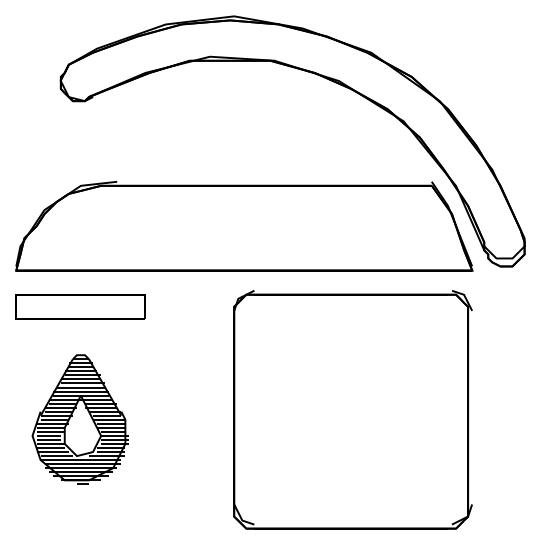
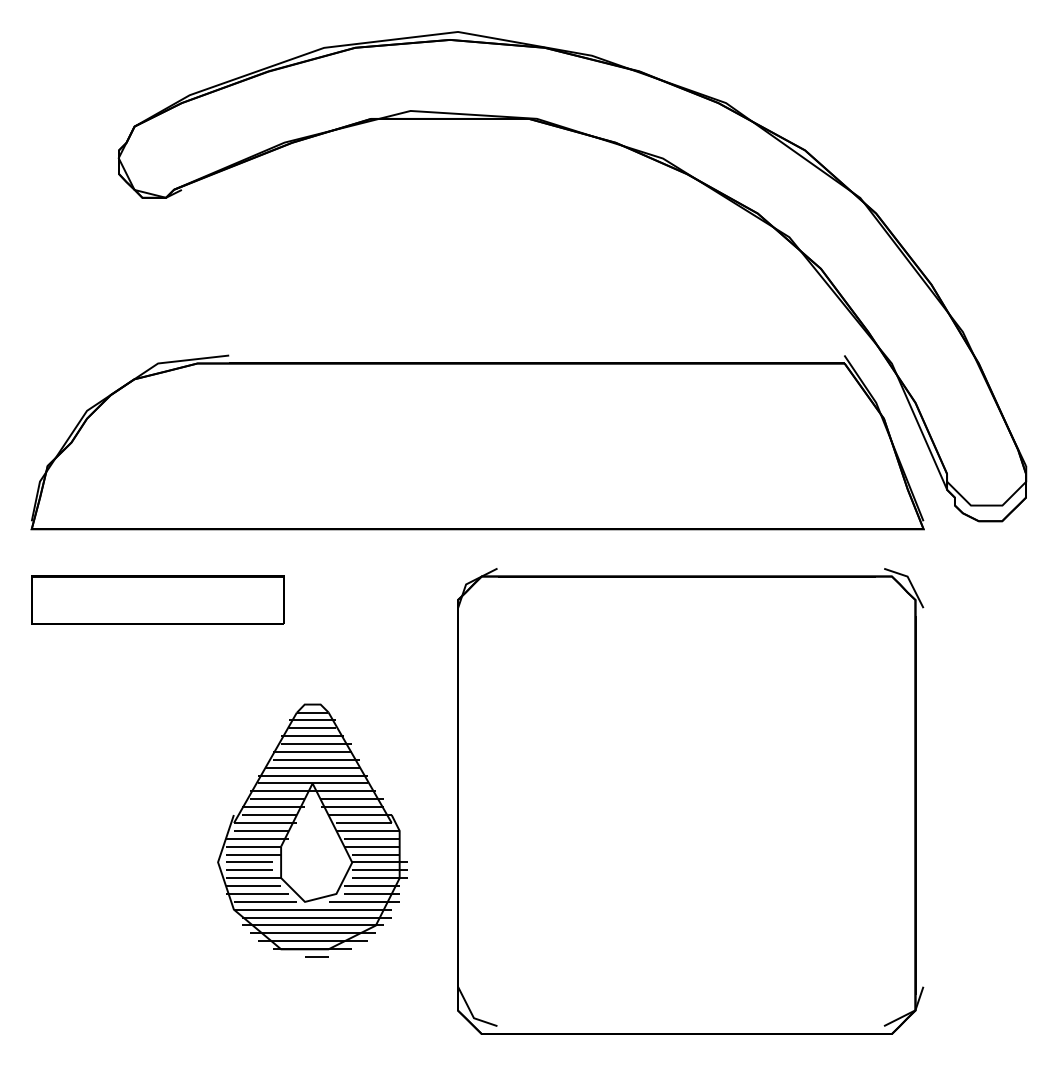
part: (79, 419) -> (309, 830), moved

